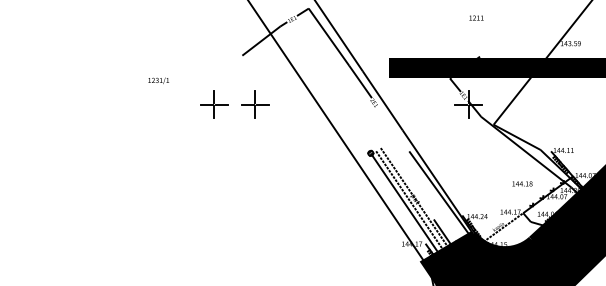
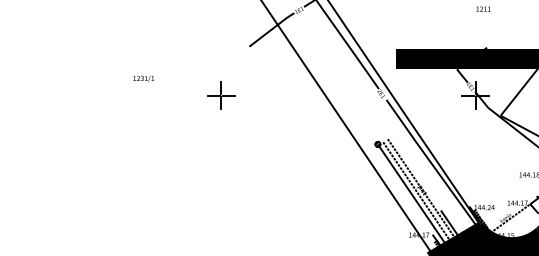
text: (158, 80) -> (143, 78), moved
part: (255, 104) -> (262, 95), removed
line: (394, 129) -> (401, 120), added

